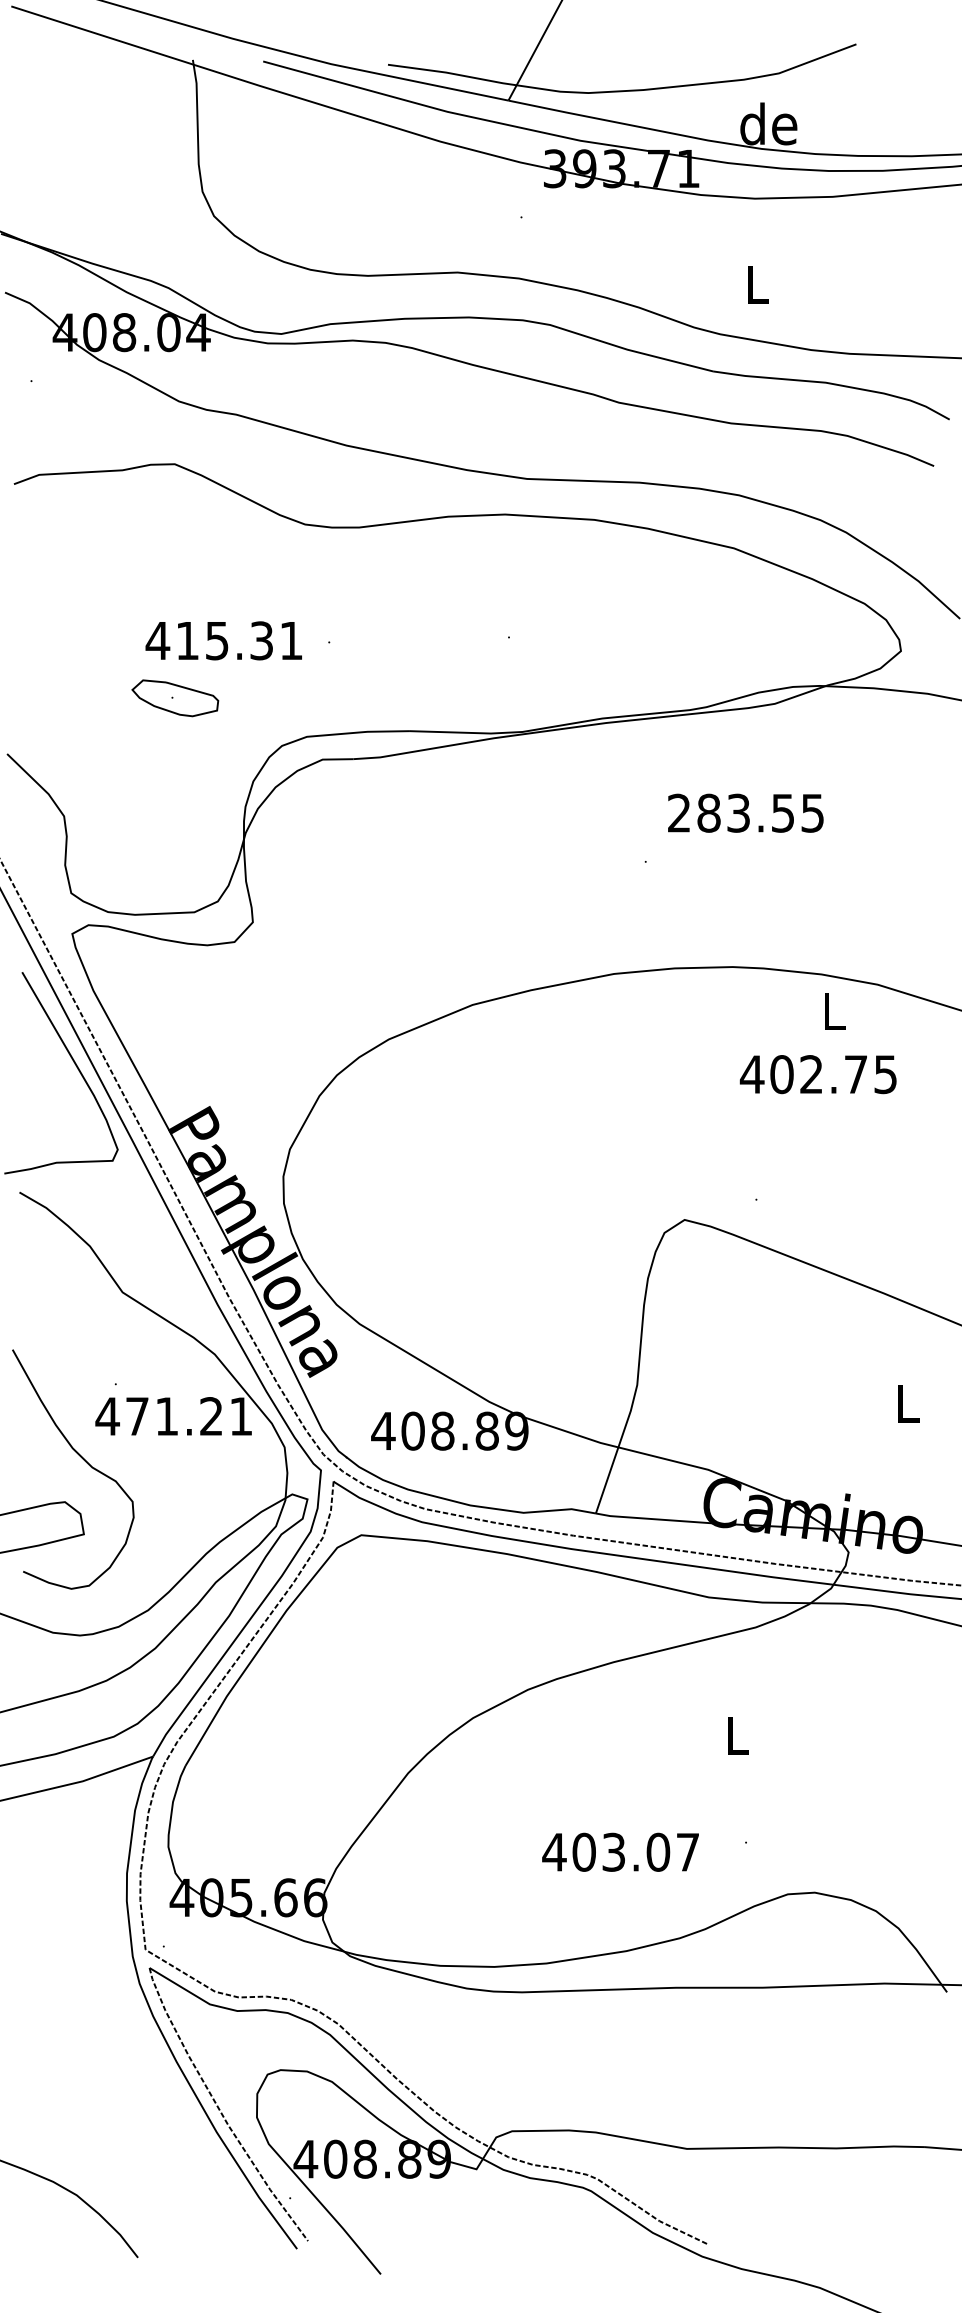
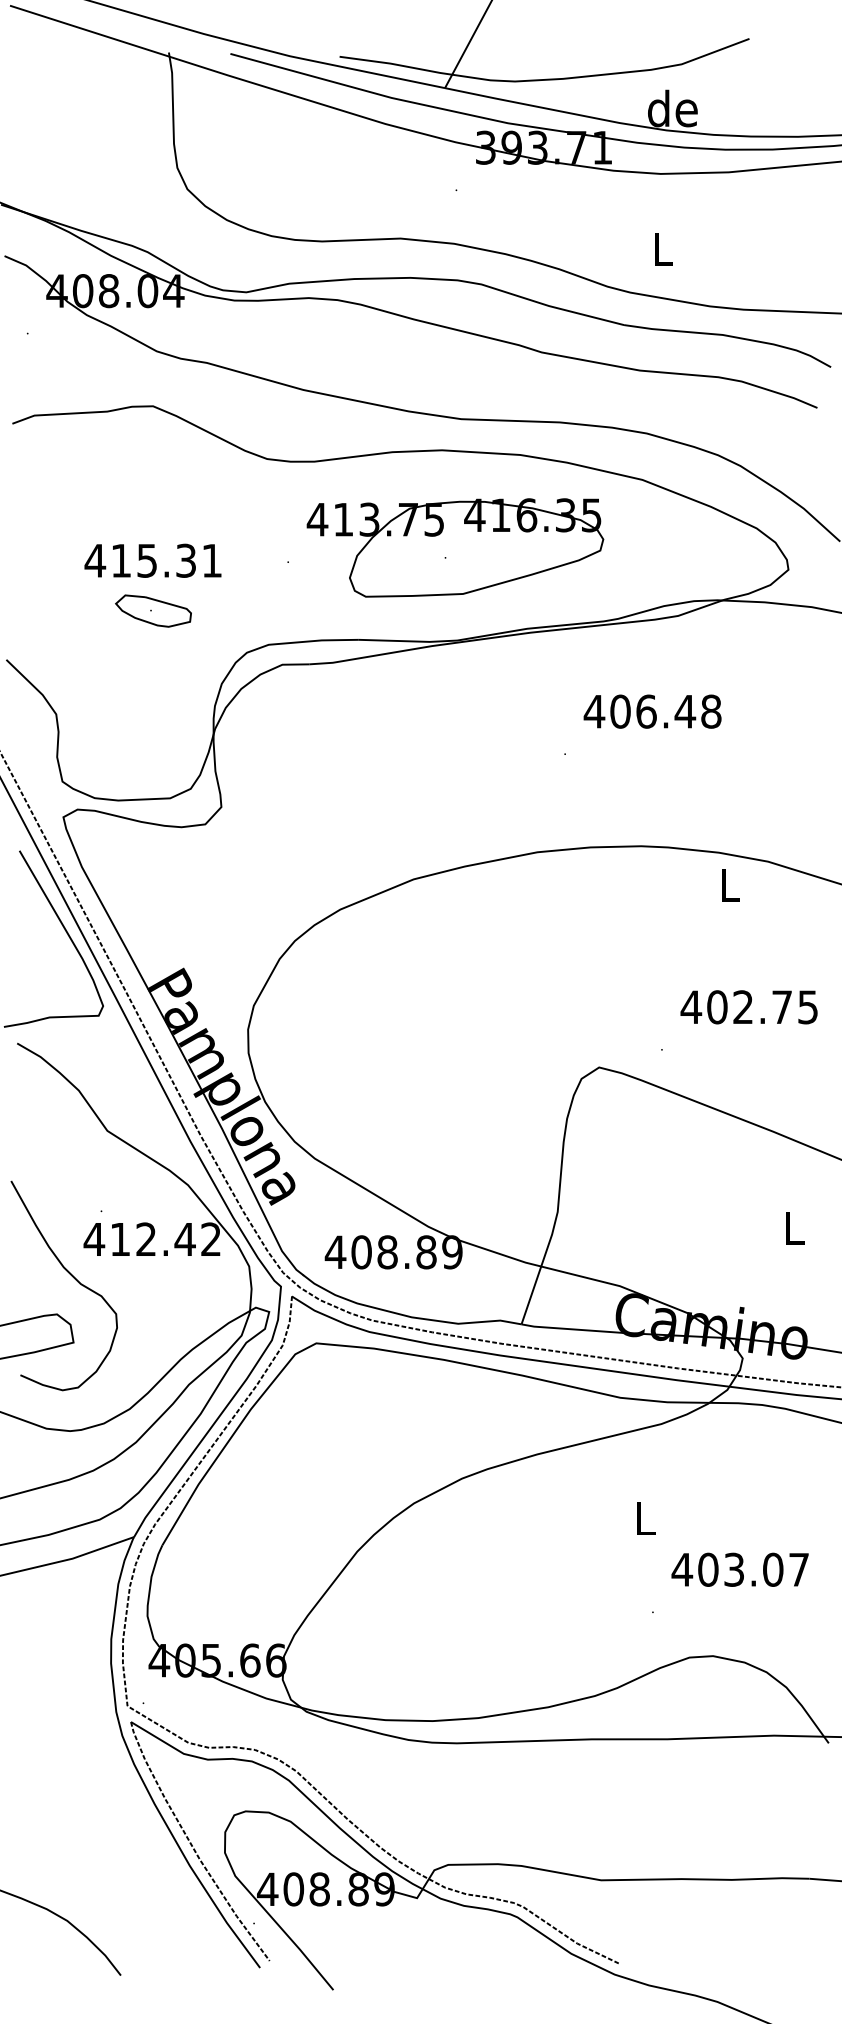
part: (520, 625) -> (455, 547), added
text: (223, 640) -> (152, 560), moved
text: (745, 813) -> (652, 711), 283.55 -> 406.48
text: (817, 1074) -> (748, 1007), moved
text: (188, 1415) -> (165, 1238), 471.21 -> 412.42
text: (619, 1851) -> (739, 1569), moved

